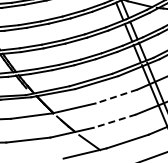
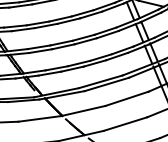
line: (116, 96) -> (127, 98), dashed -> solid
line: (114, 121) -> (125, 124), dashed -> solid

